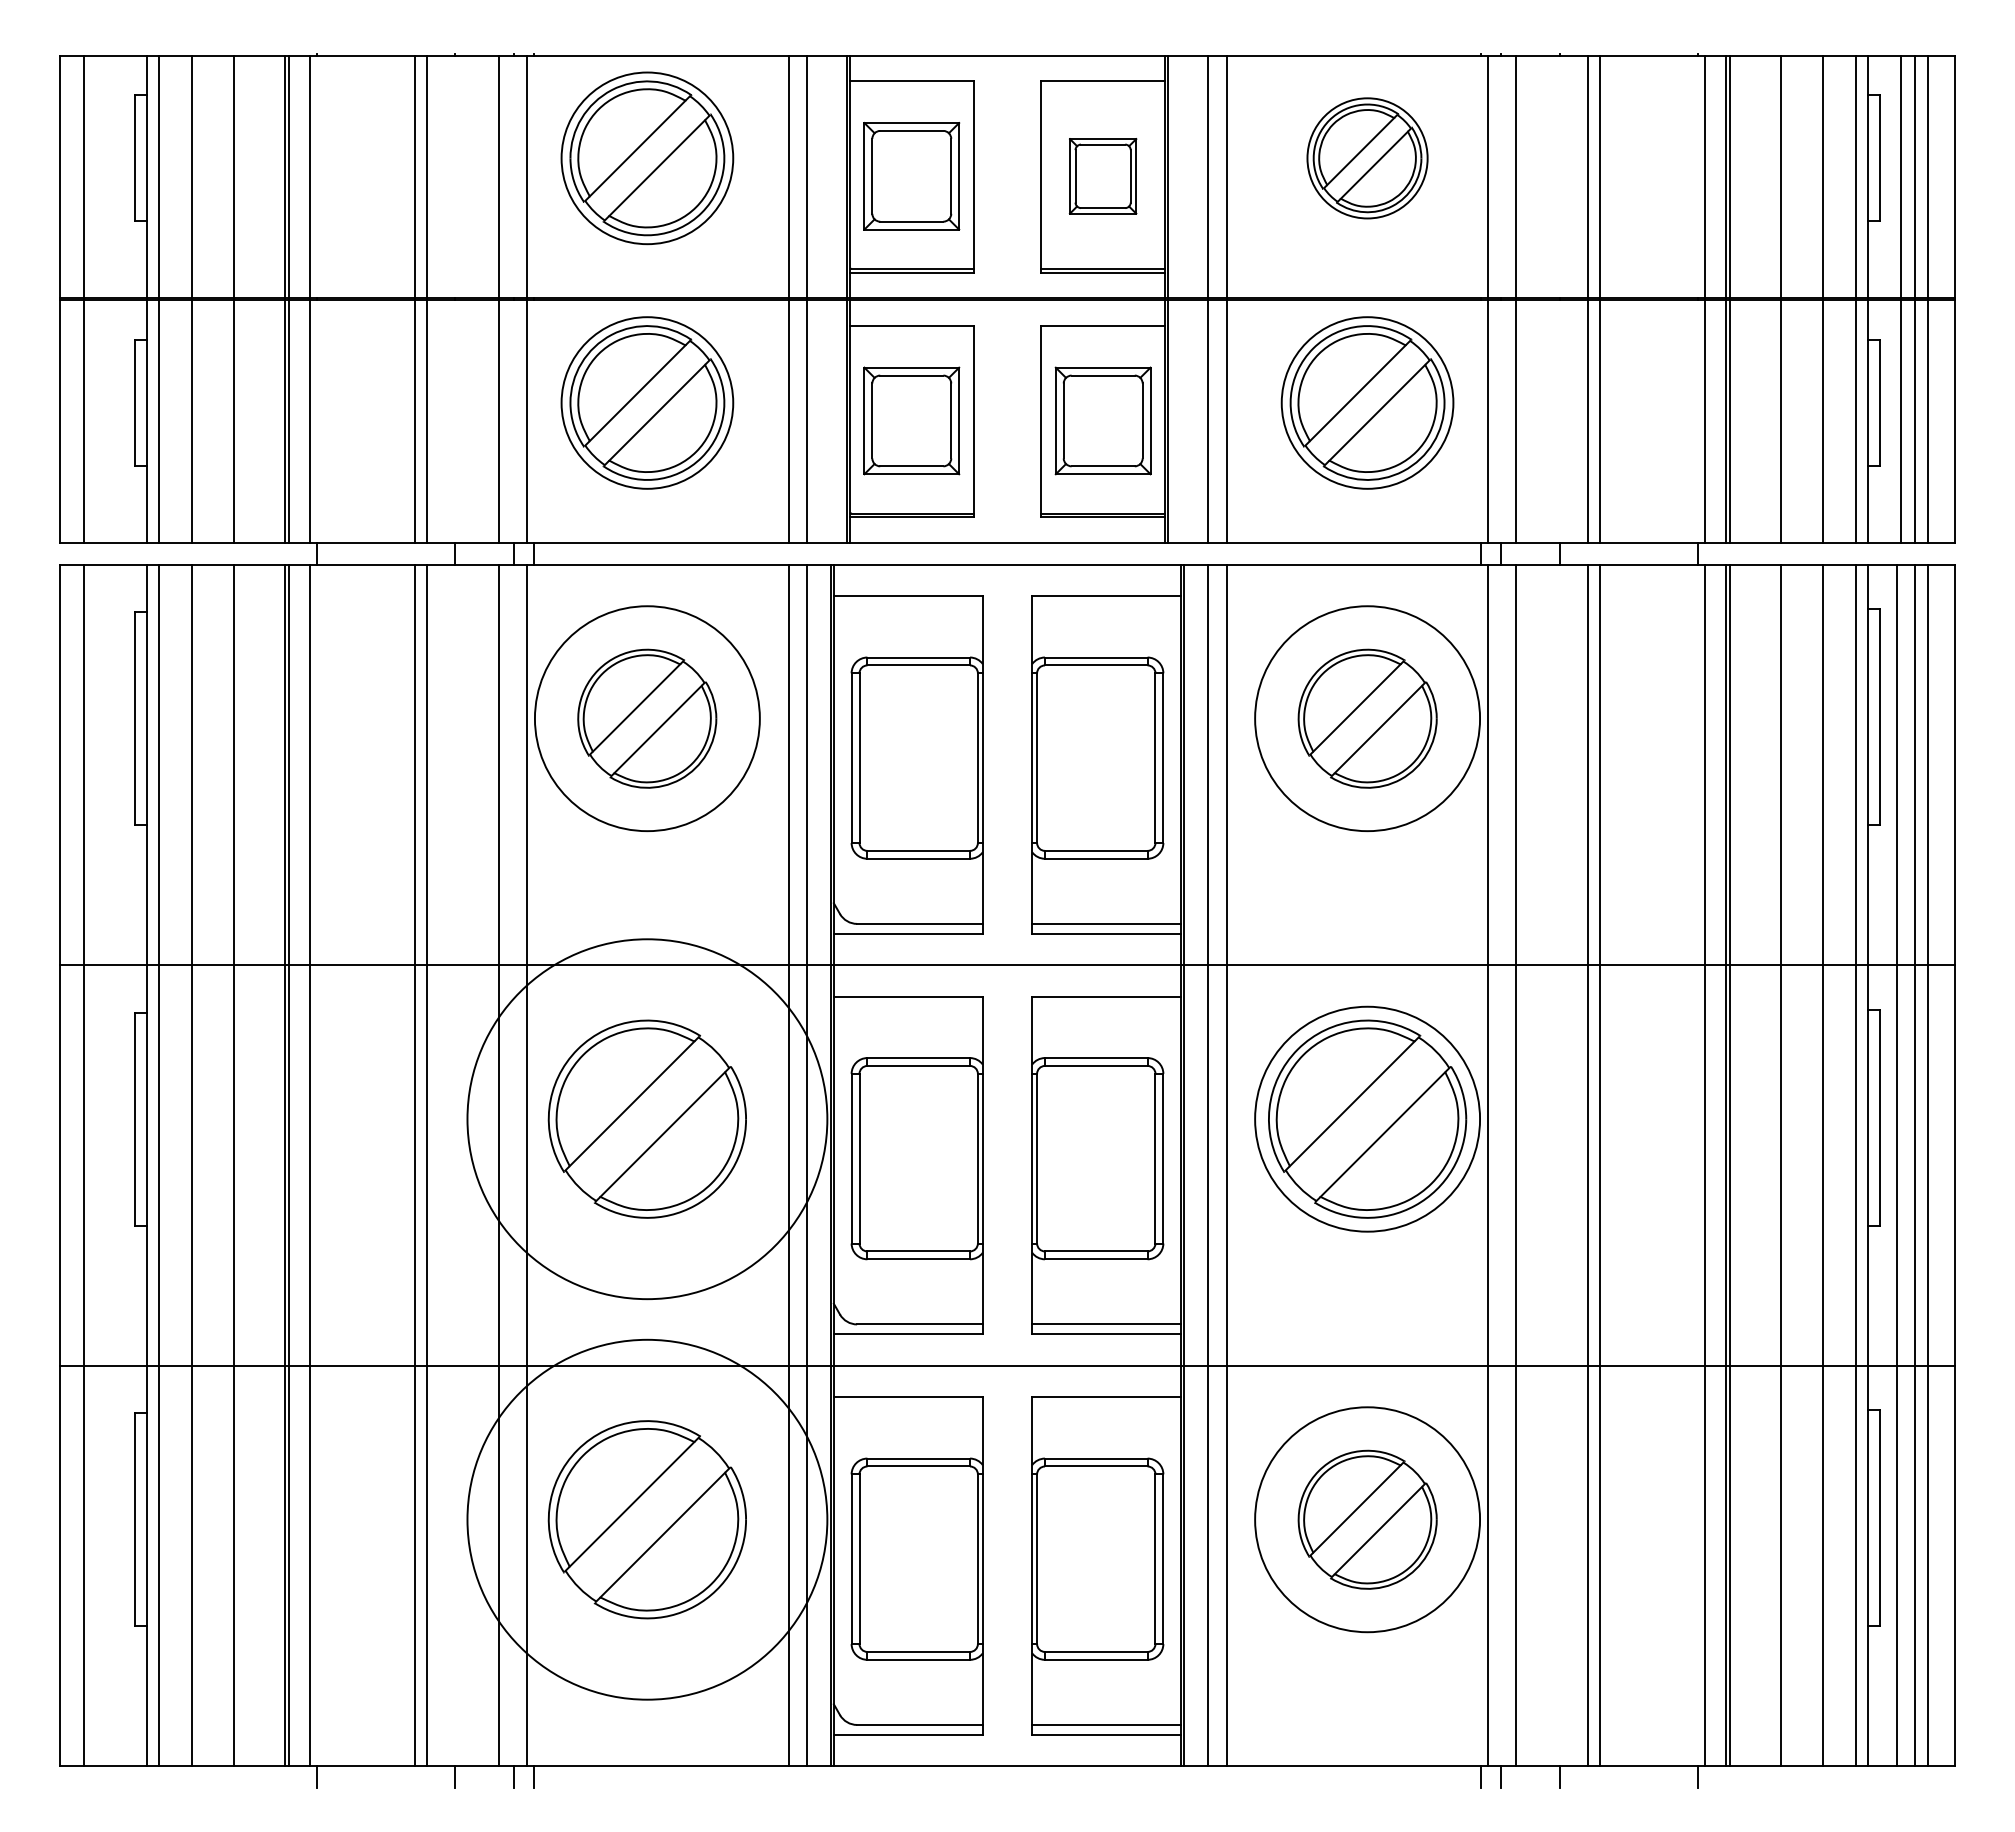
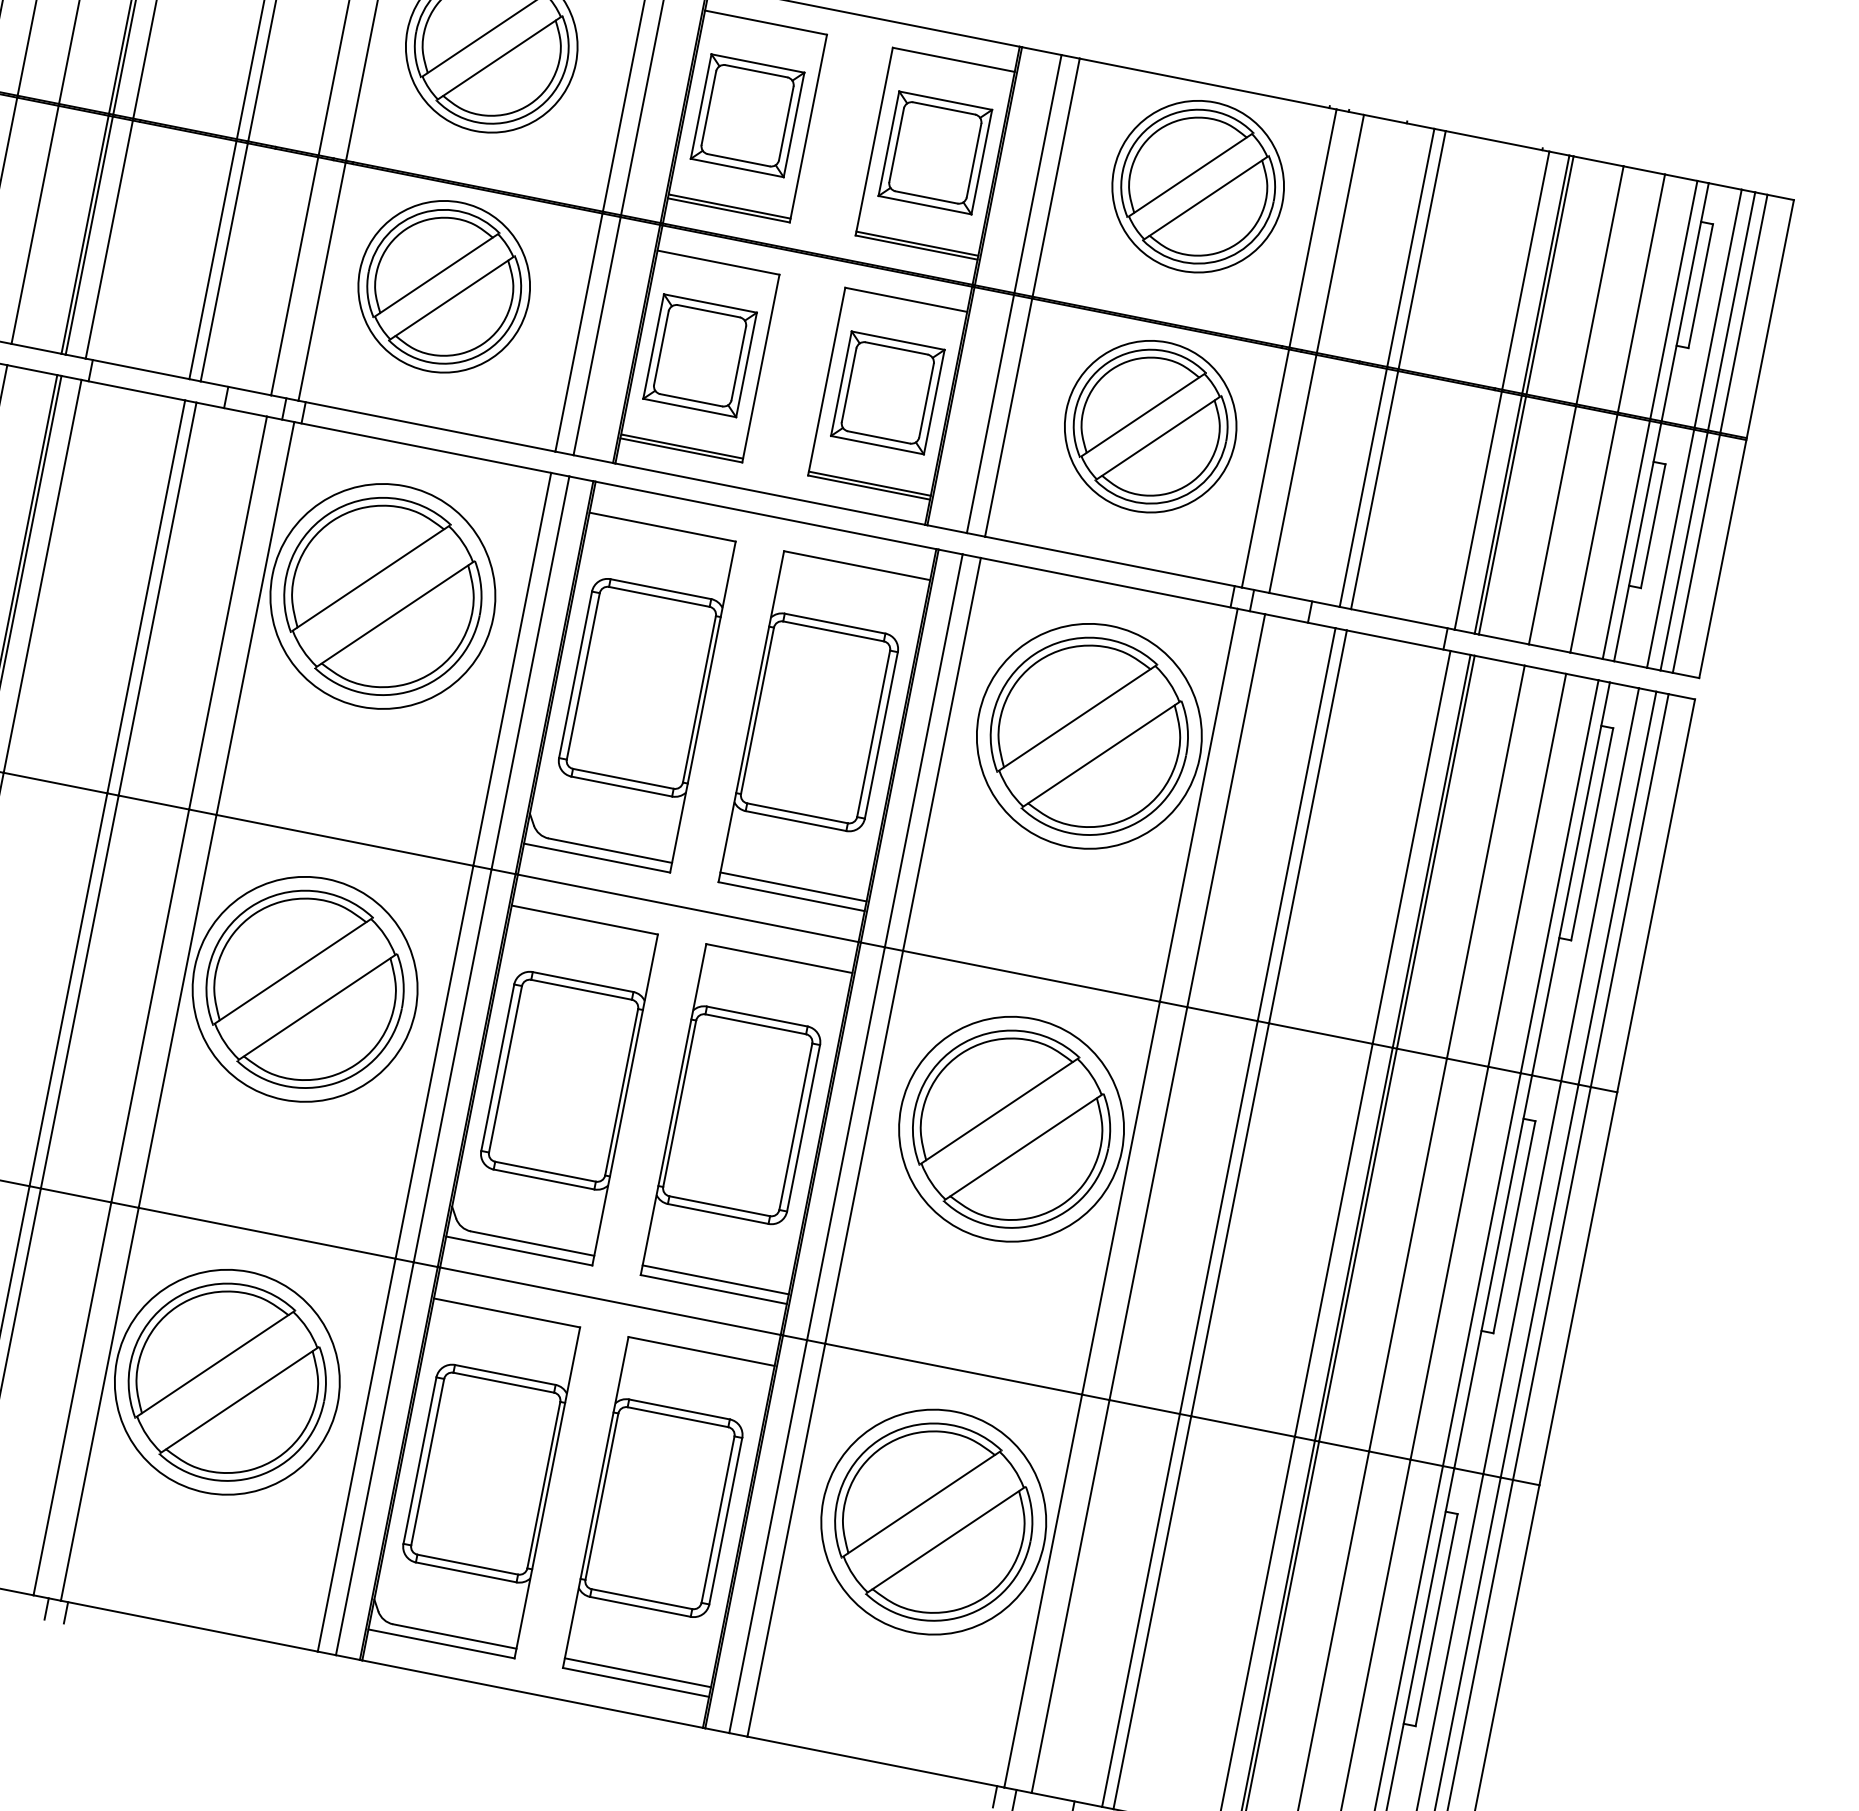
part: (1367, 158) -> (1198, 186), size x1.43
part: (1102, 176) -> (934, 152), size x1.43
part: (646, 718) -> (382, 596), size x1.43
part: (1367, 718) -> (1089, 736), size x1.43
circle: (646, 1118) -> (304, 988), size x0.62
circle: (646, 1519) -> (226, 1381), size x0.62
part: (1367, 1519) -> (933, 1521), size x1.43

